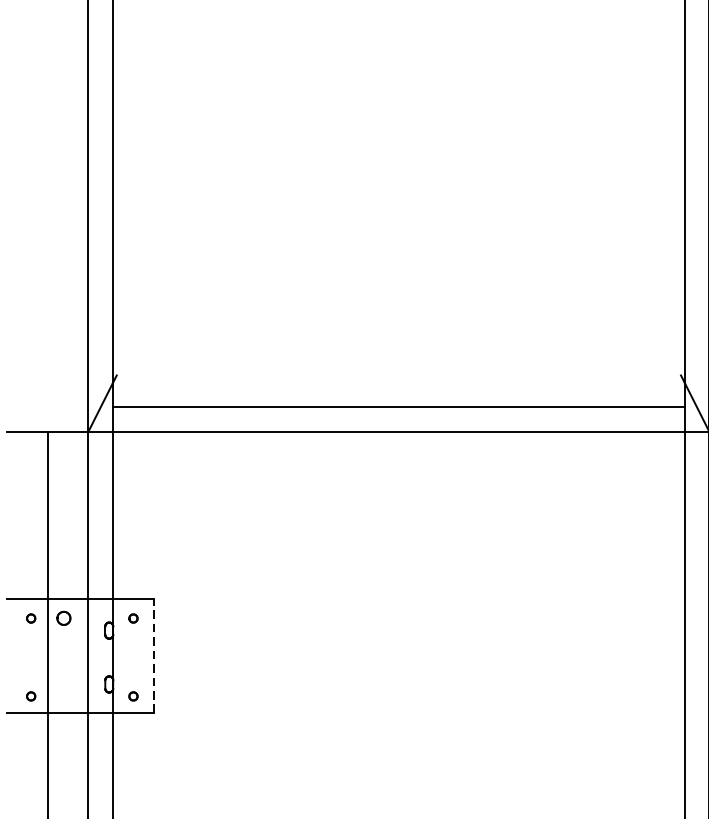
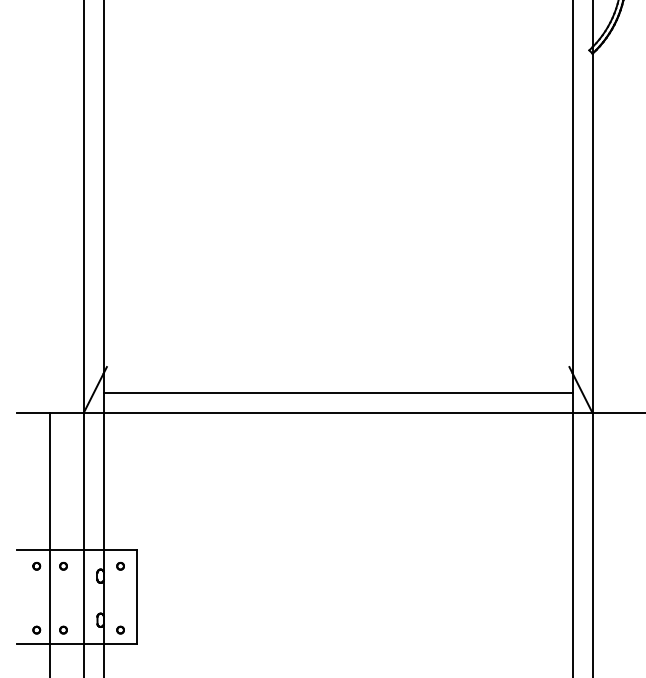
part: (63, 618) -> (63, 566), size x0.62
line: (154, 655) -> (137, 596), dashed -> solid
part: (63, 695) -> (63, 629), added

